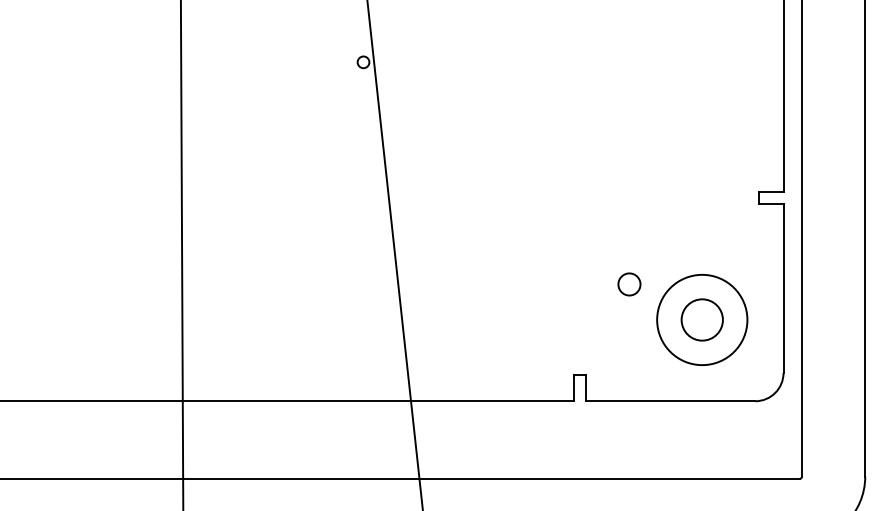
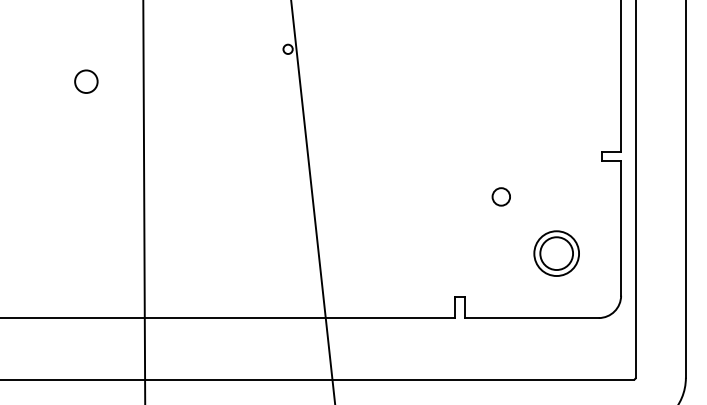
circle: (109, 103) -> (86, 81), added
circle: (629, 284) -> (501, 196), moved
circle: (702, 319) -> (556, 253), size x0.62

